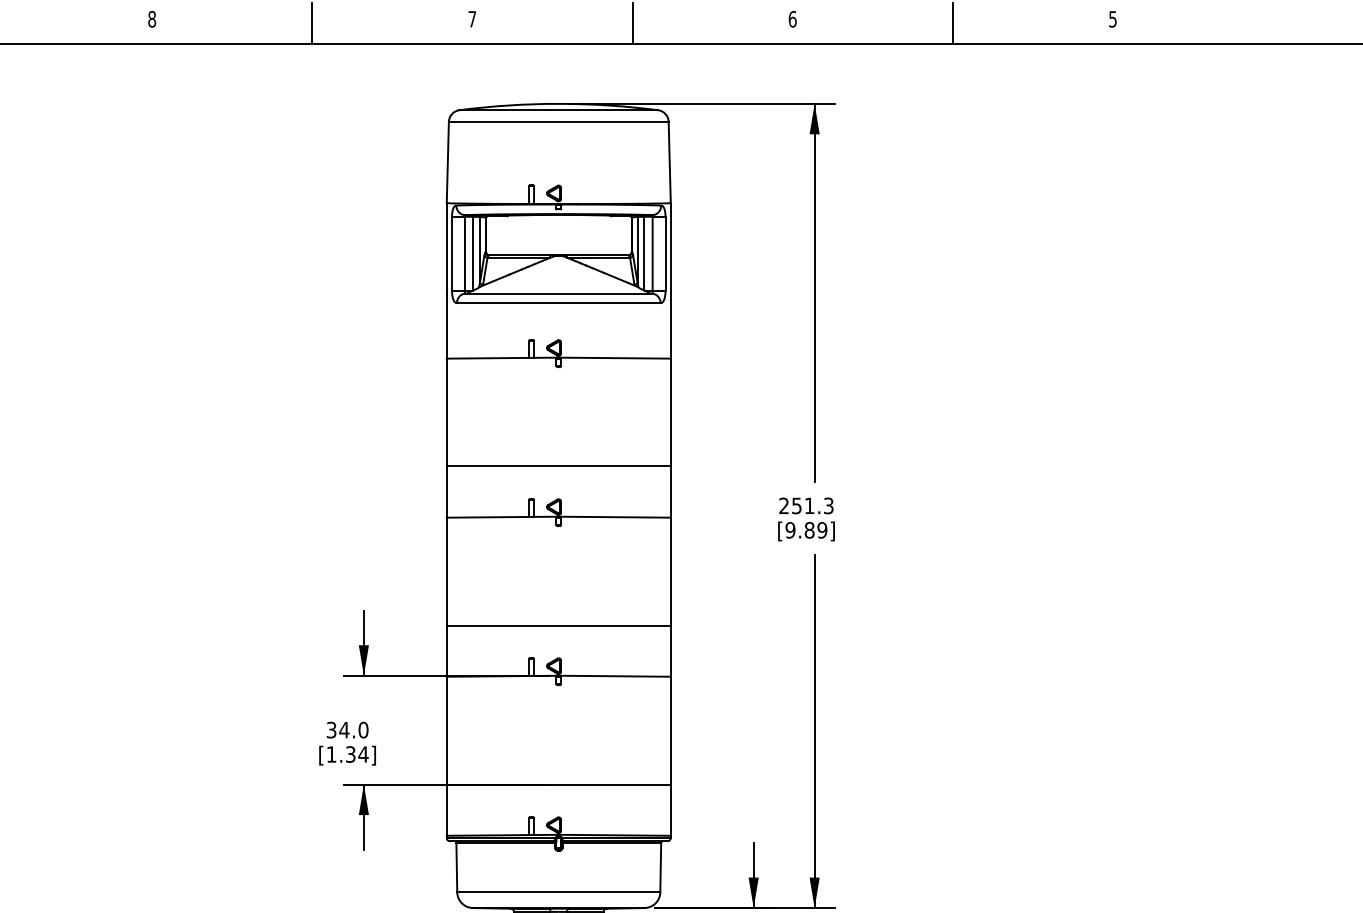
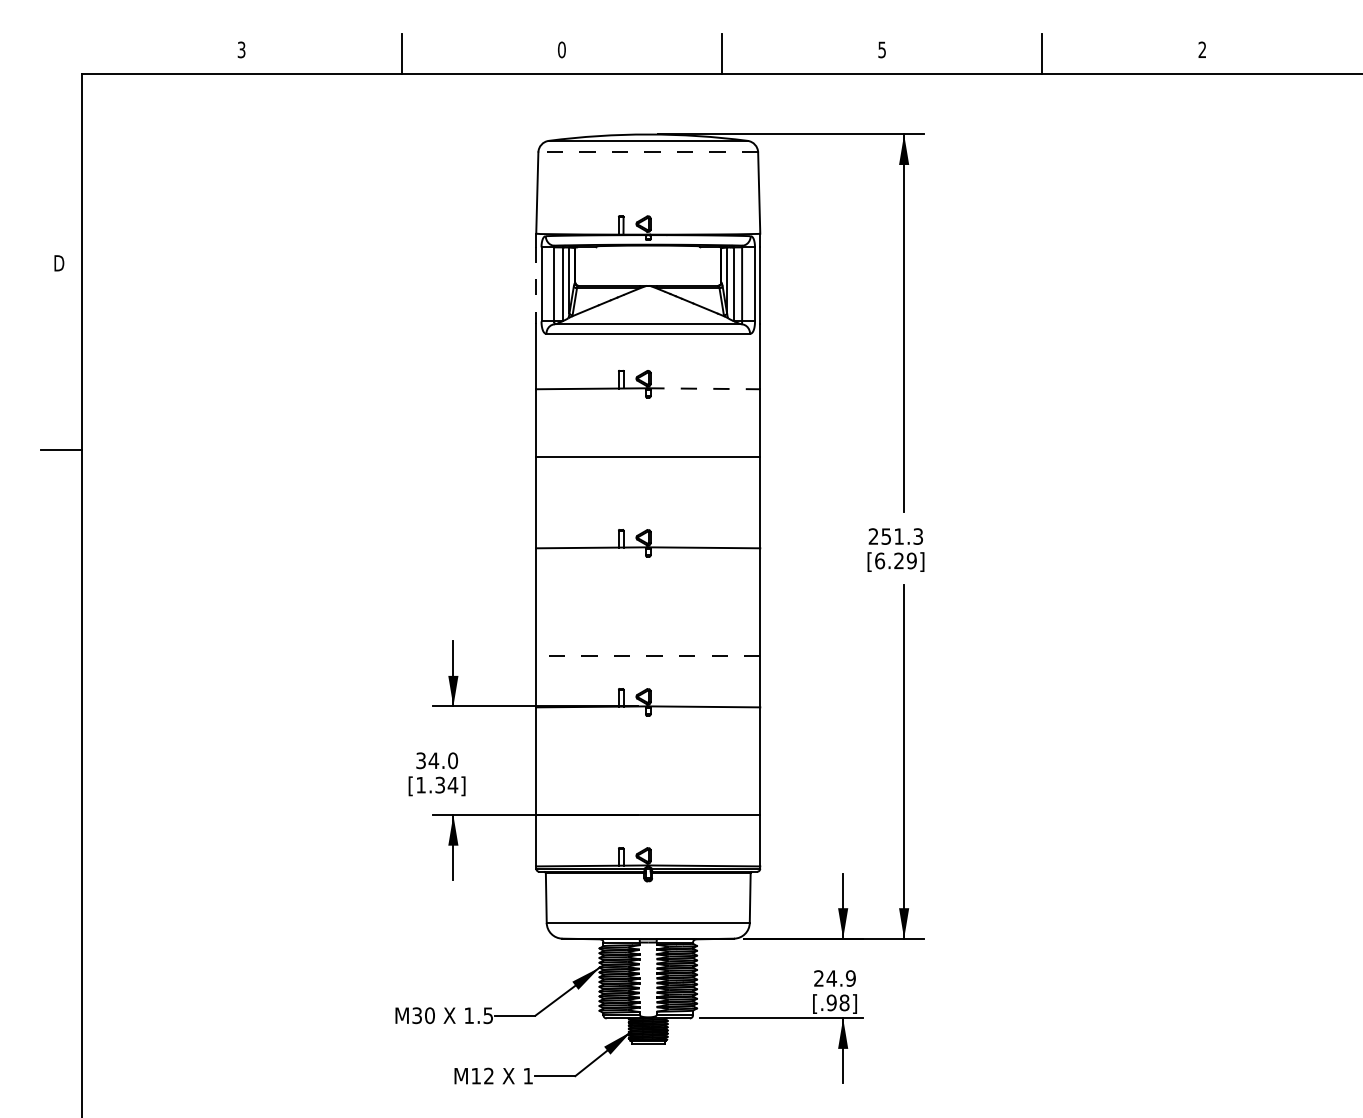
text: (152, 18) -> (241, 49), 8 -> 3
text: (472, 18) -> (561, 49), 7 -> 0
text: (793, 18) -> (882, 49), 6 -> 5
text: (1113, 18) -> (1202, 49), 5 -> 2
line: (559, 121) -> (648, 152), solid -> dashed
line: (447, 254) -> (536, 285), solid -> dashed
line: (615, 357) -> (704, 388), solid -> dashed
line: (559, 466) -> (648, 457), moved
text: (800, 529) -> (889, 560), [9.89] -> [6.29]
line: (558, 625) -> (647, 656), solid -> dashed

